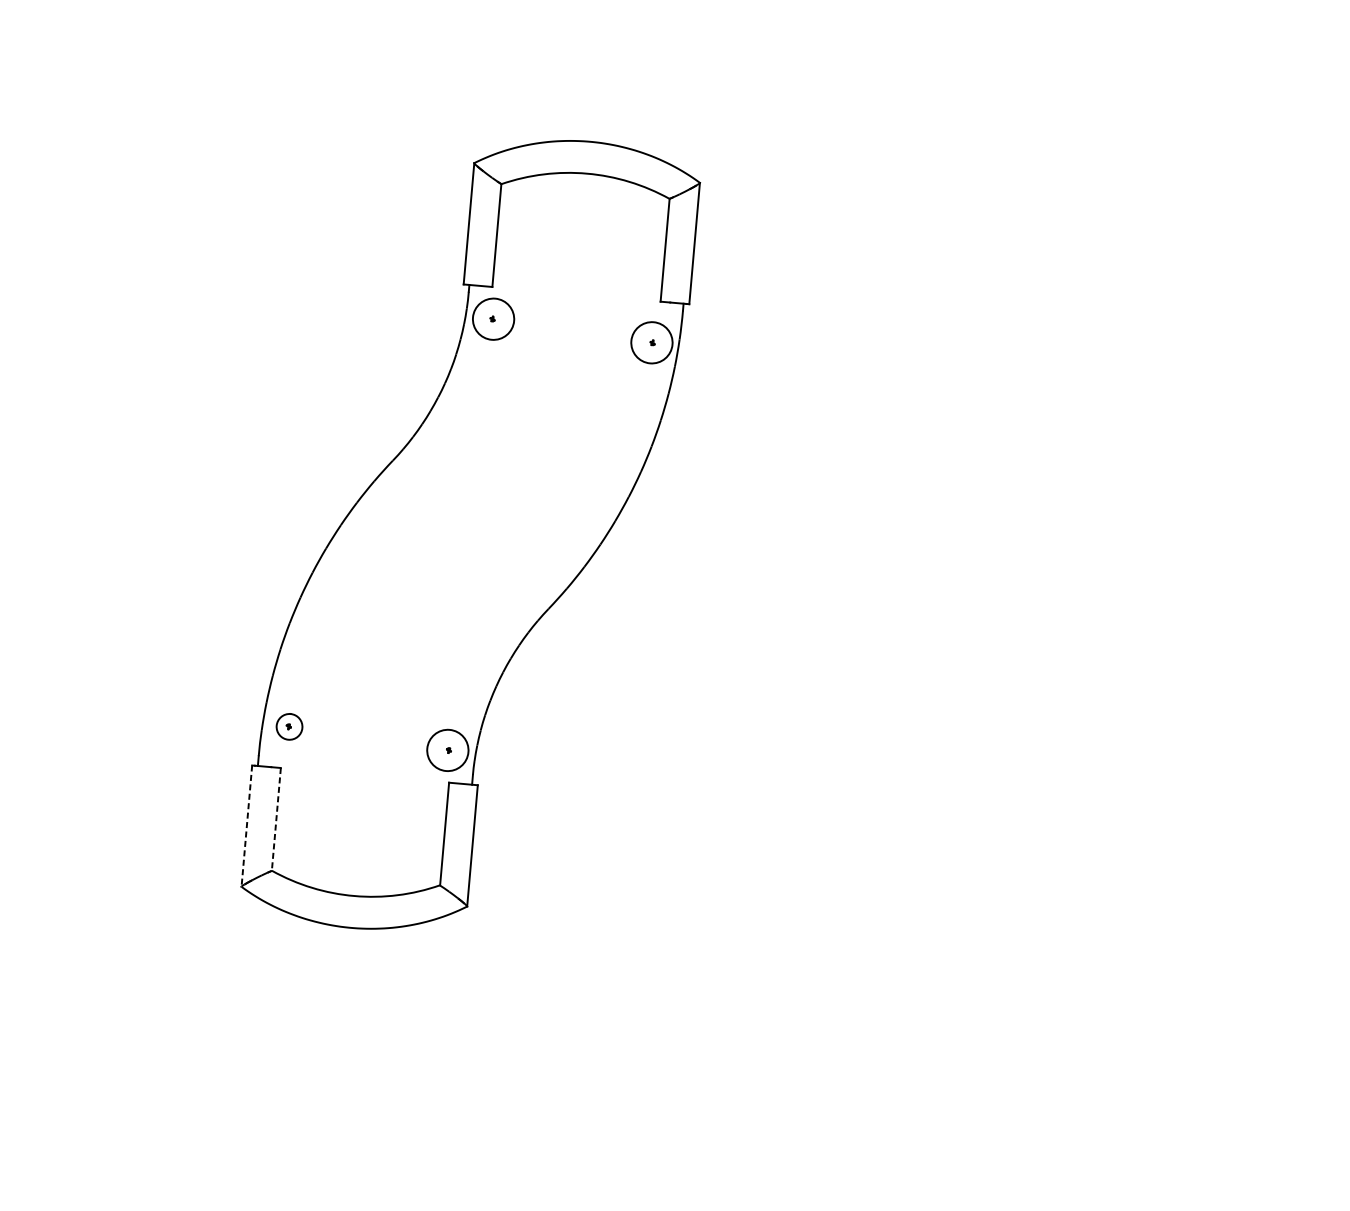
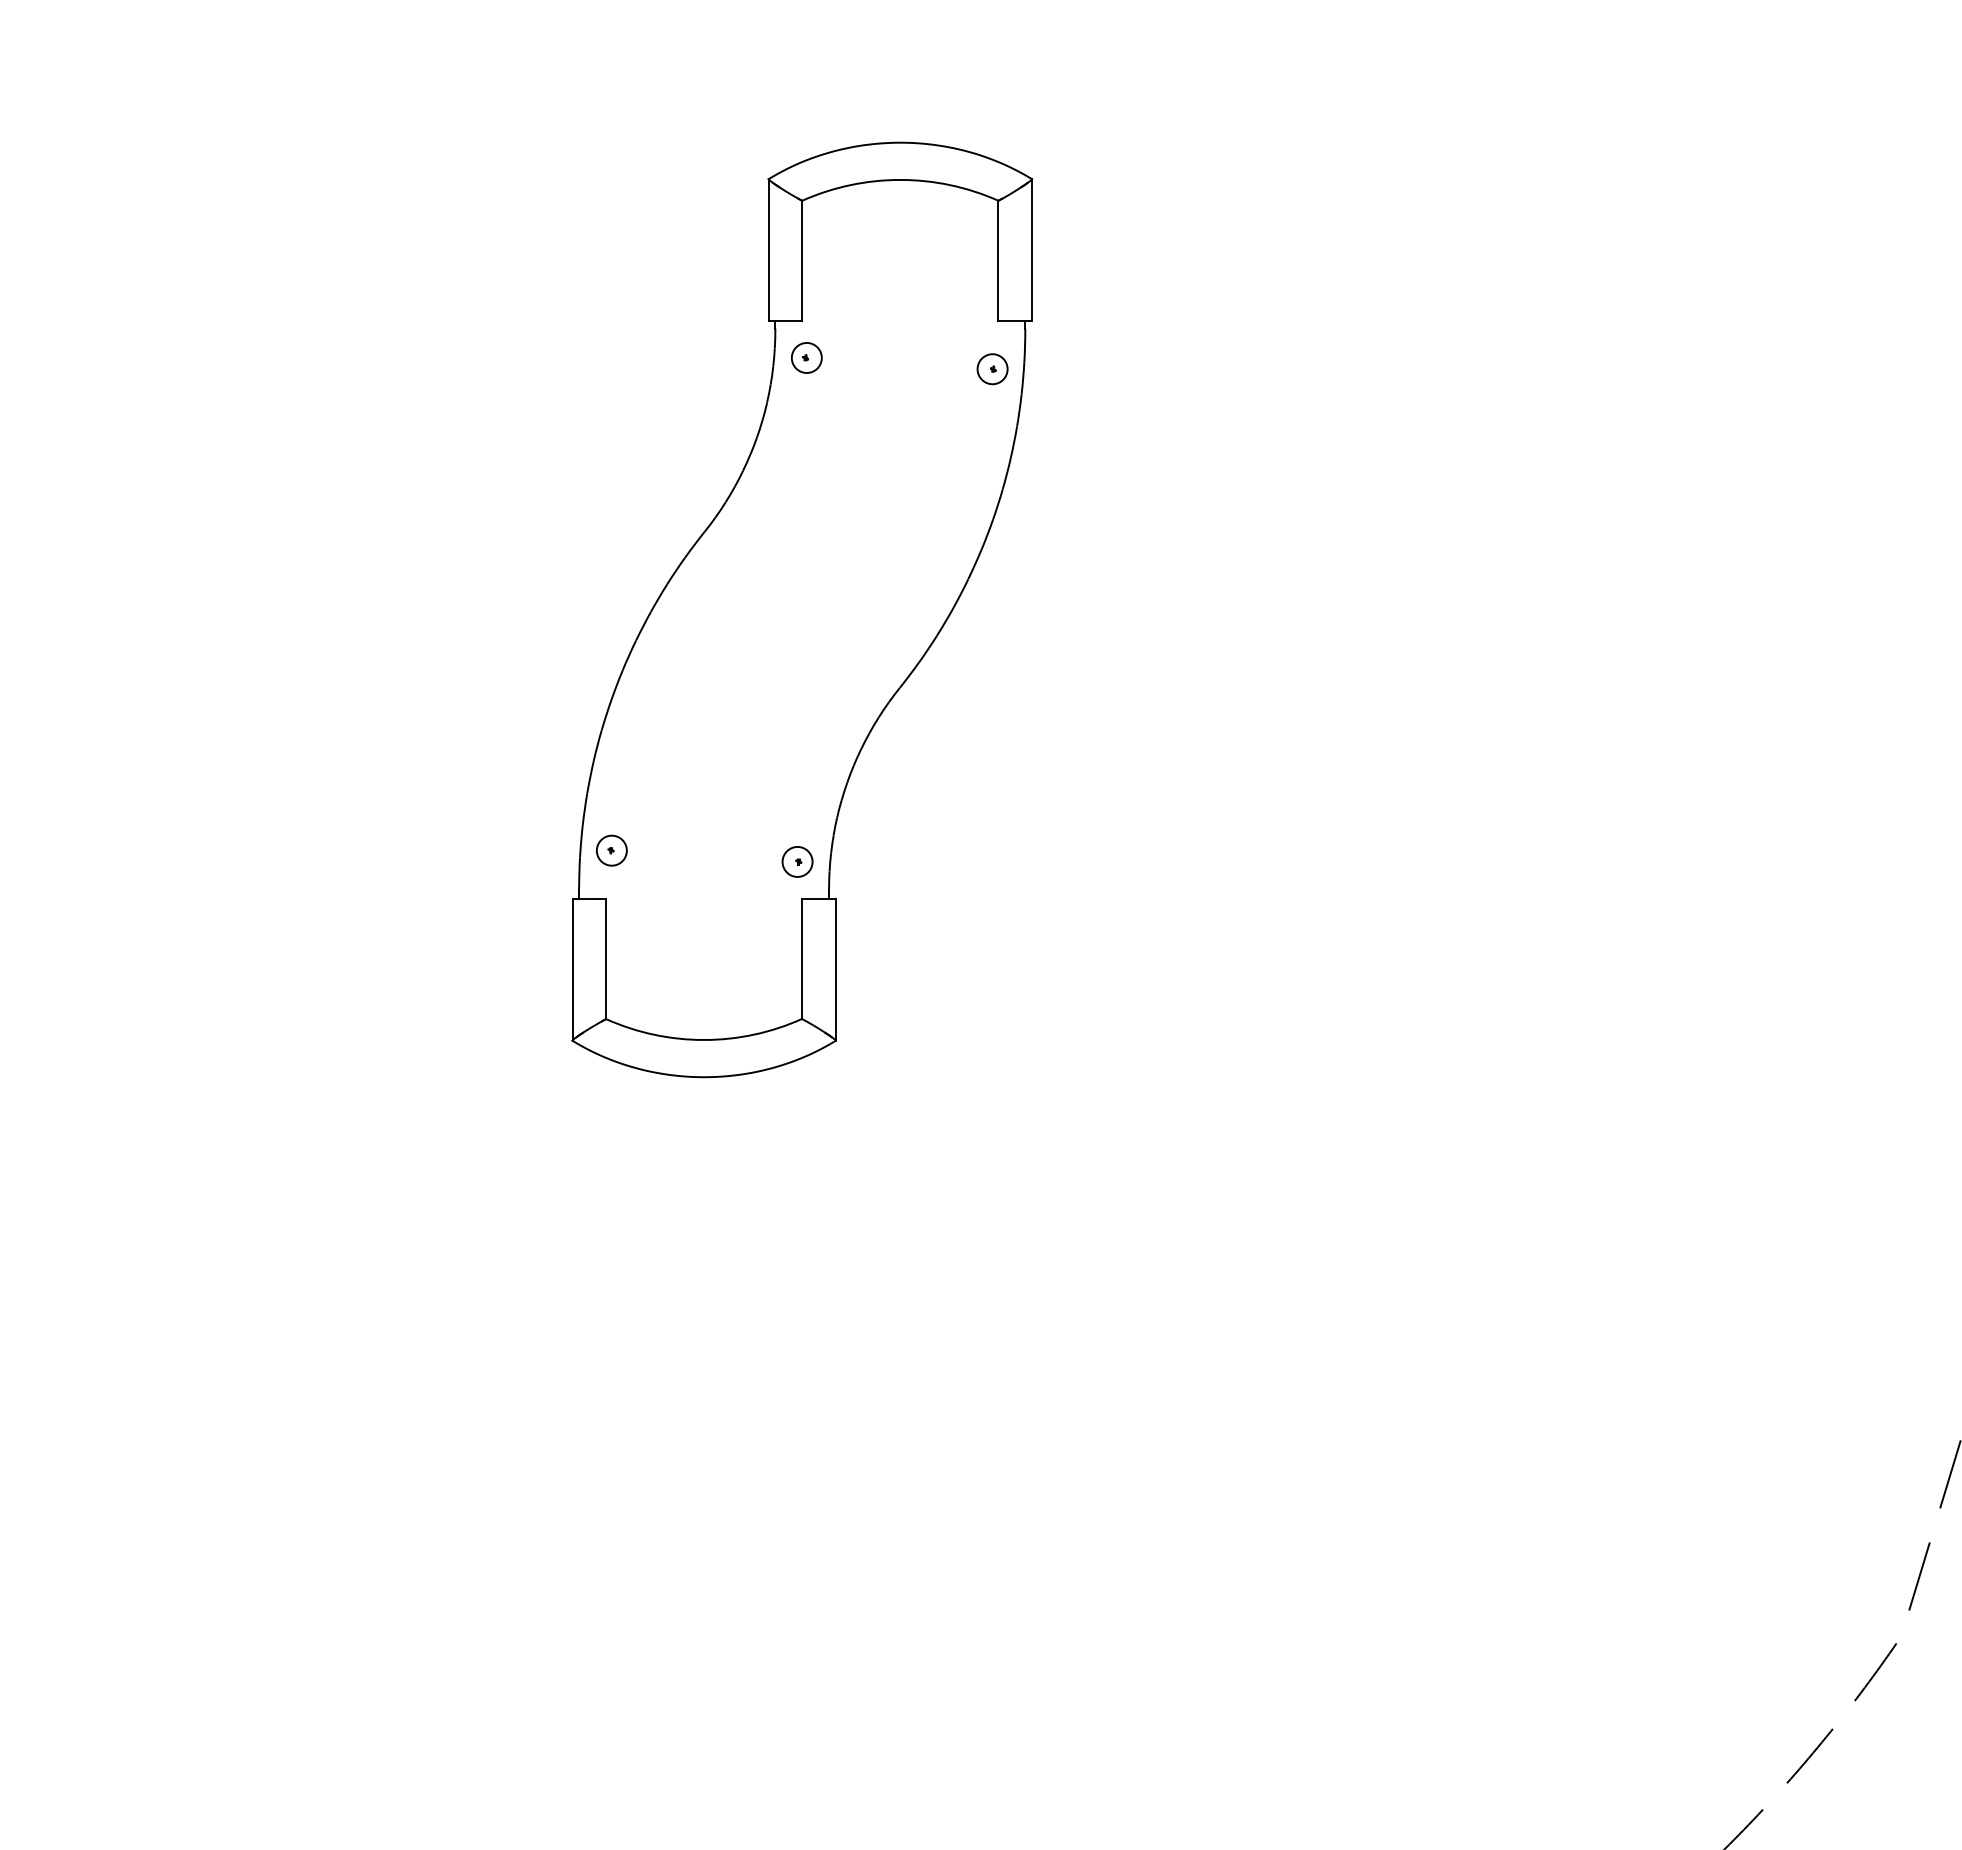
circle: (493, 318) -> (806, 357), size x0.62
circle: (651, 343) -> (992, 369), size x0.62
circle: (447, 750) -> (797, 861), size x0.62
line: (276, 819) -> (606, 959), dashed -> solid
line: (246, 825) -> (572, 969), dashed -> solid

